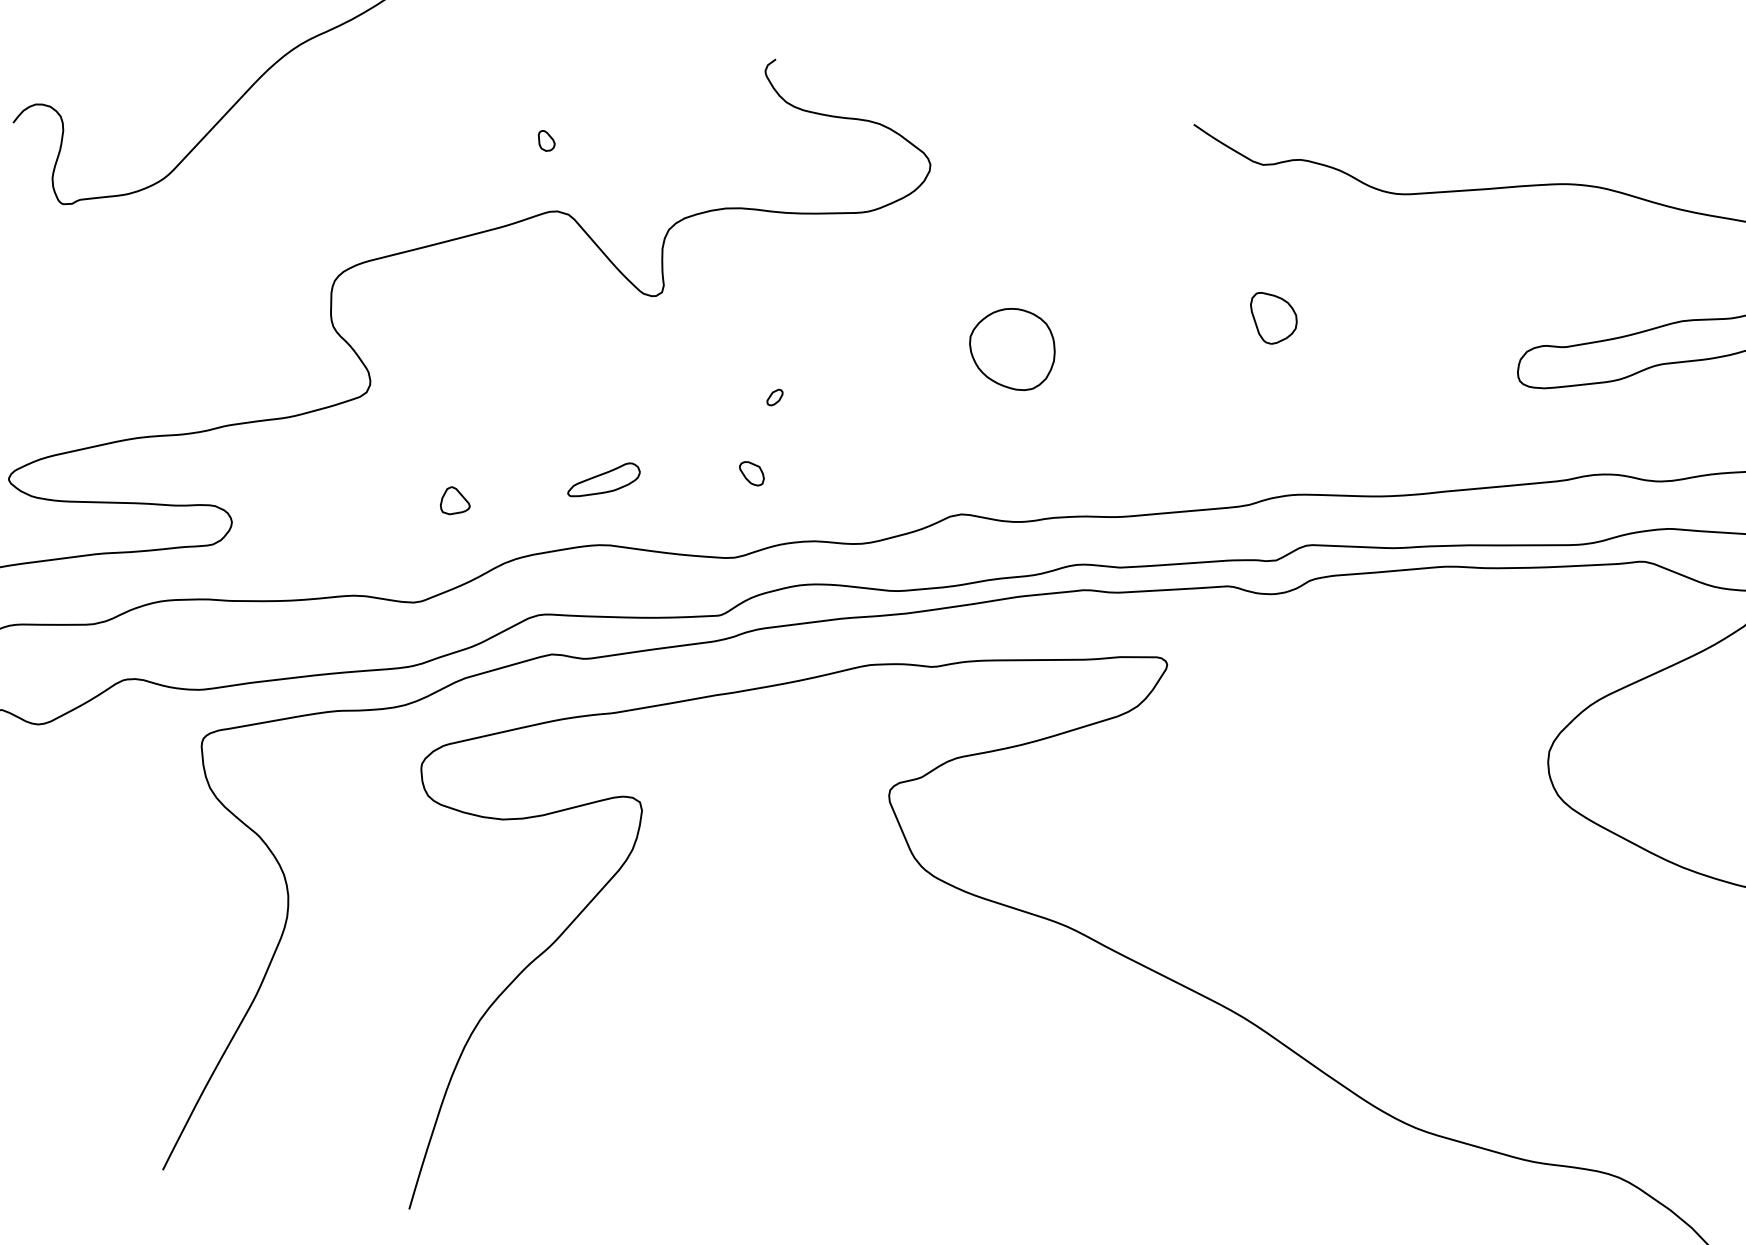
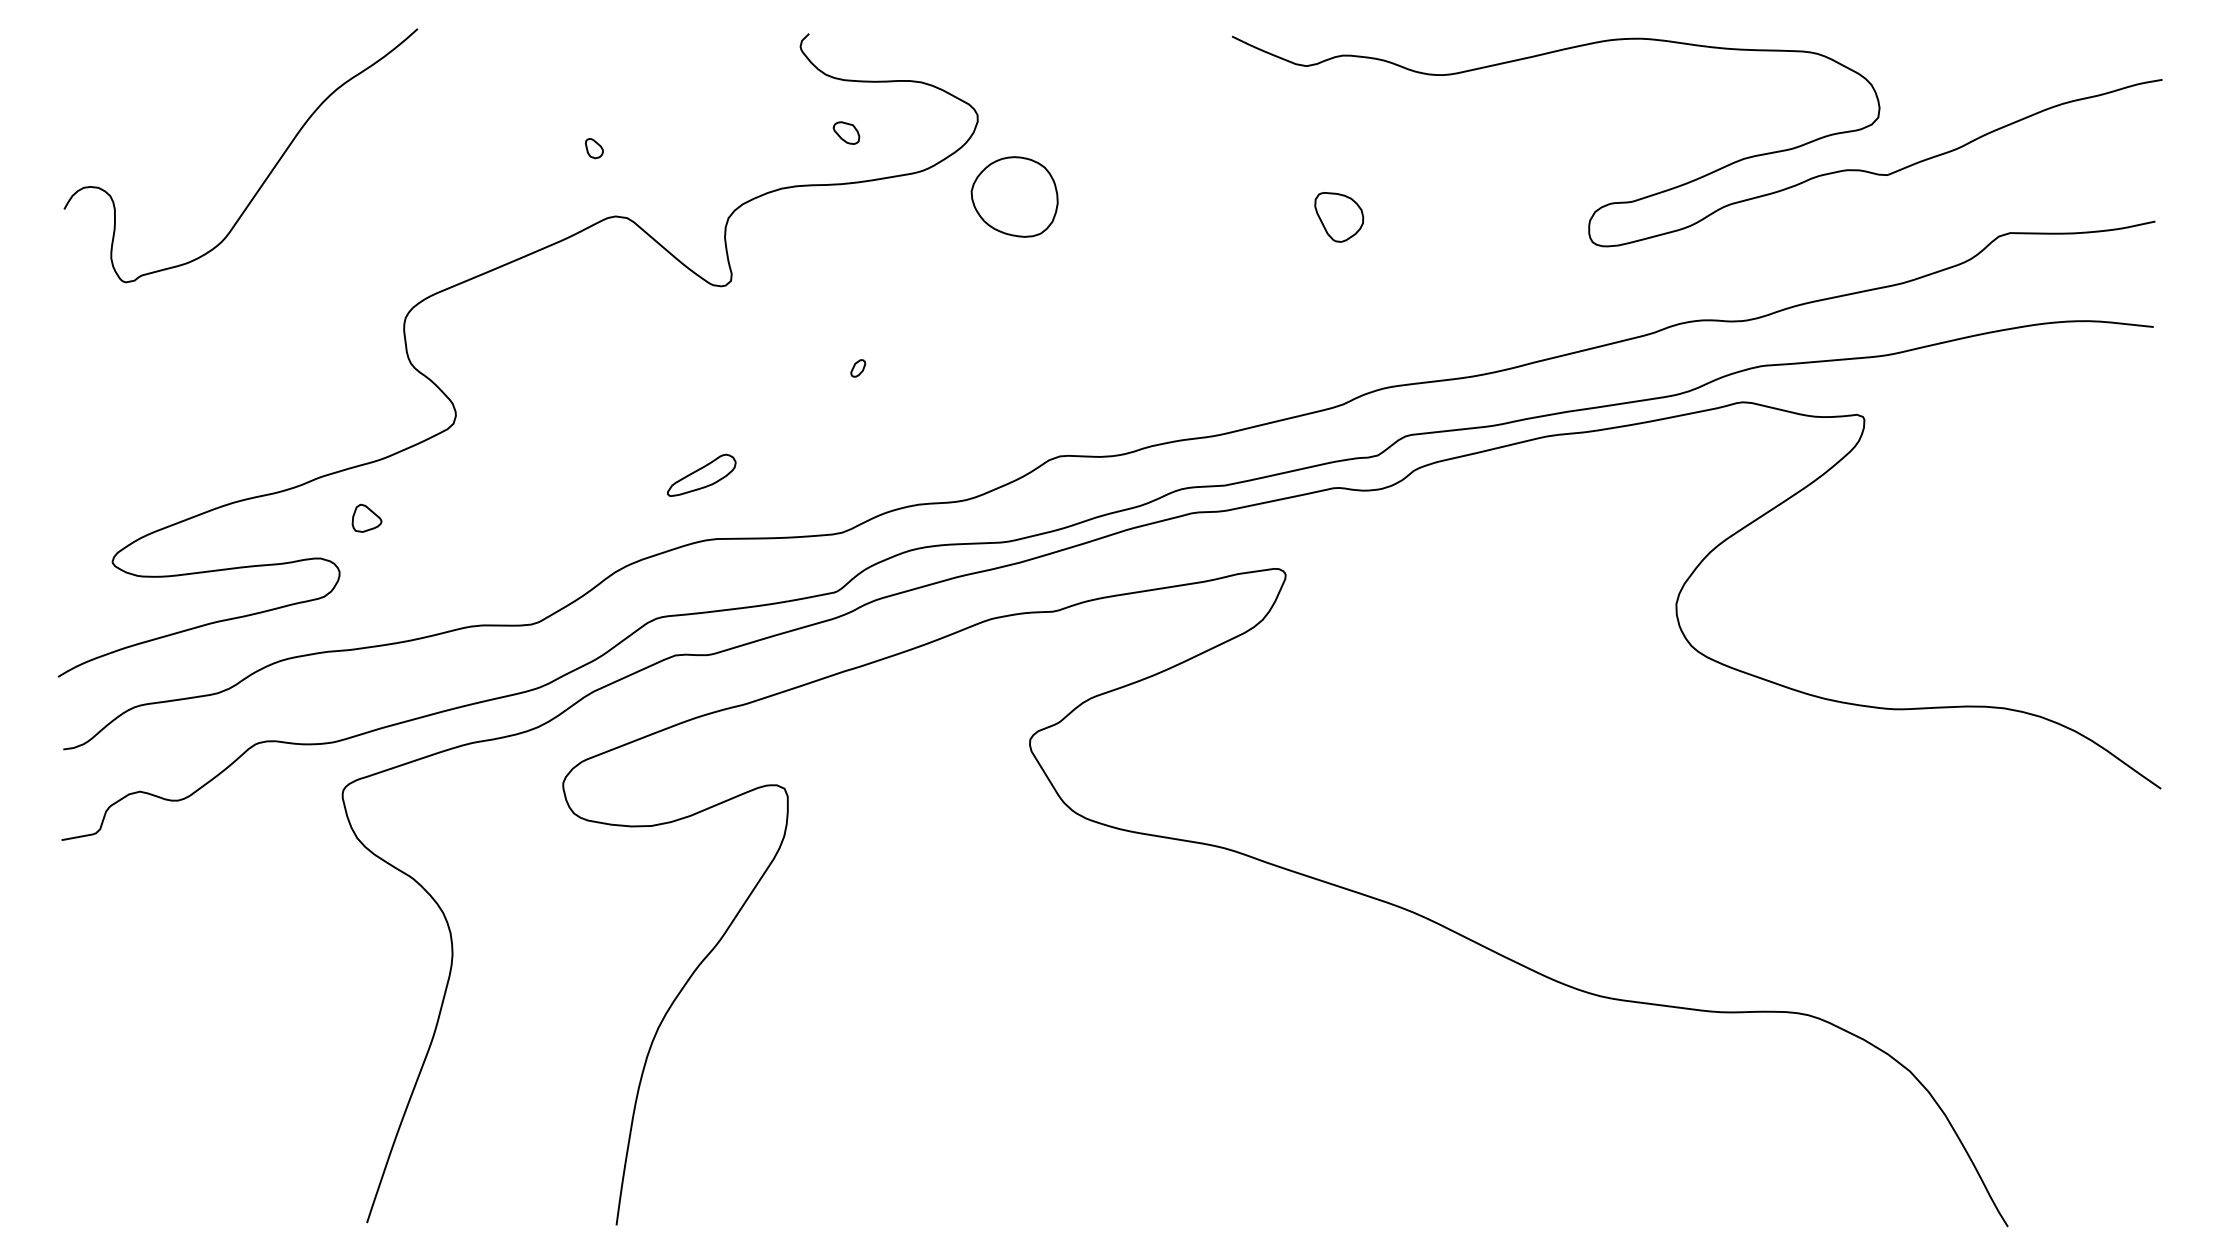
part: (1012, 348) -> (1014, 196), moved
part: (751, 473) -> (846, 132), moved
part: (455, 500) -> (366, 517), moved

